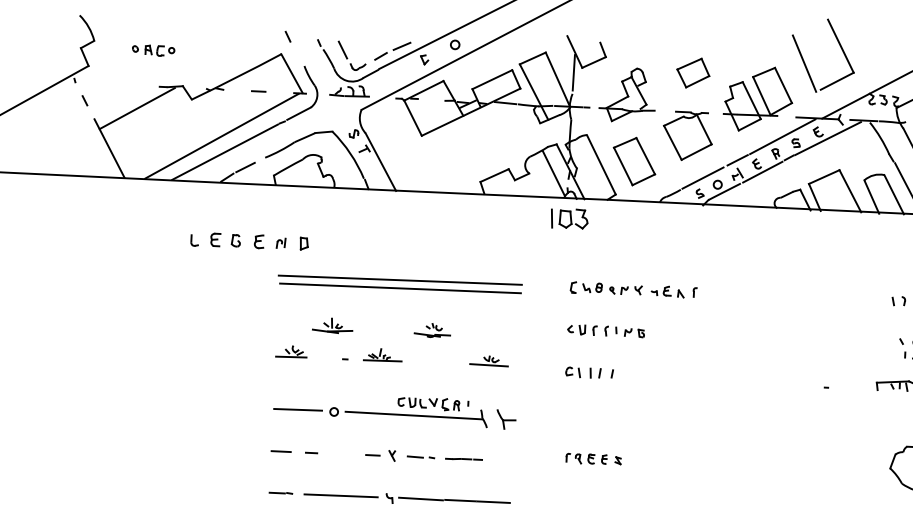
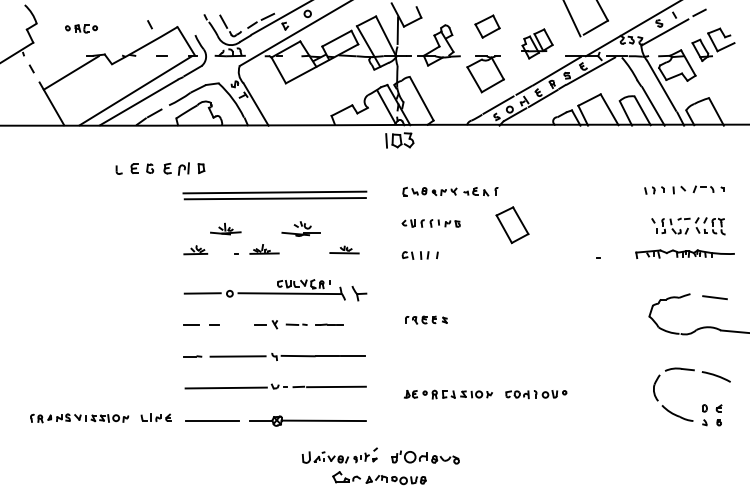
line: (287, 36) -> (149, 24), moved
part: (758, 98) -> (537, 43), size x0.6
part: (634, 162) -> (512, 225), moved
part: (281, 242) -> (184, 168), size x1.6
part: (432, 330) -> (300, 229), size x1.4

